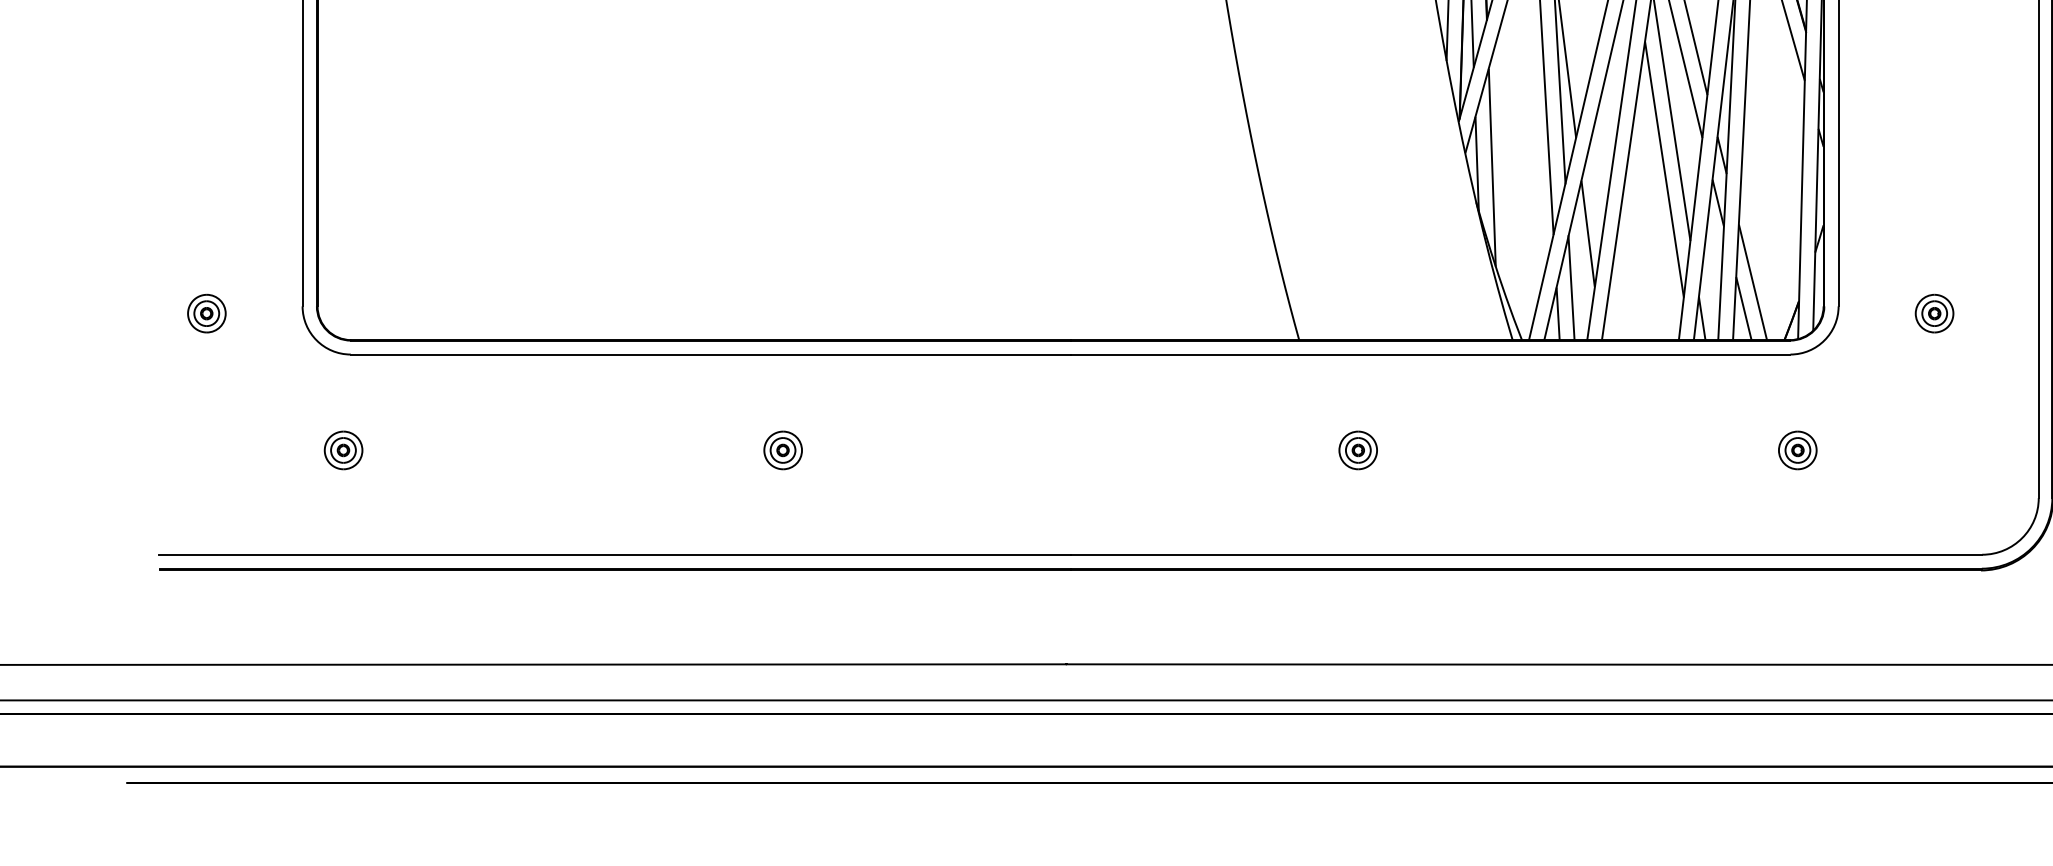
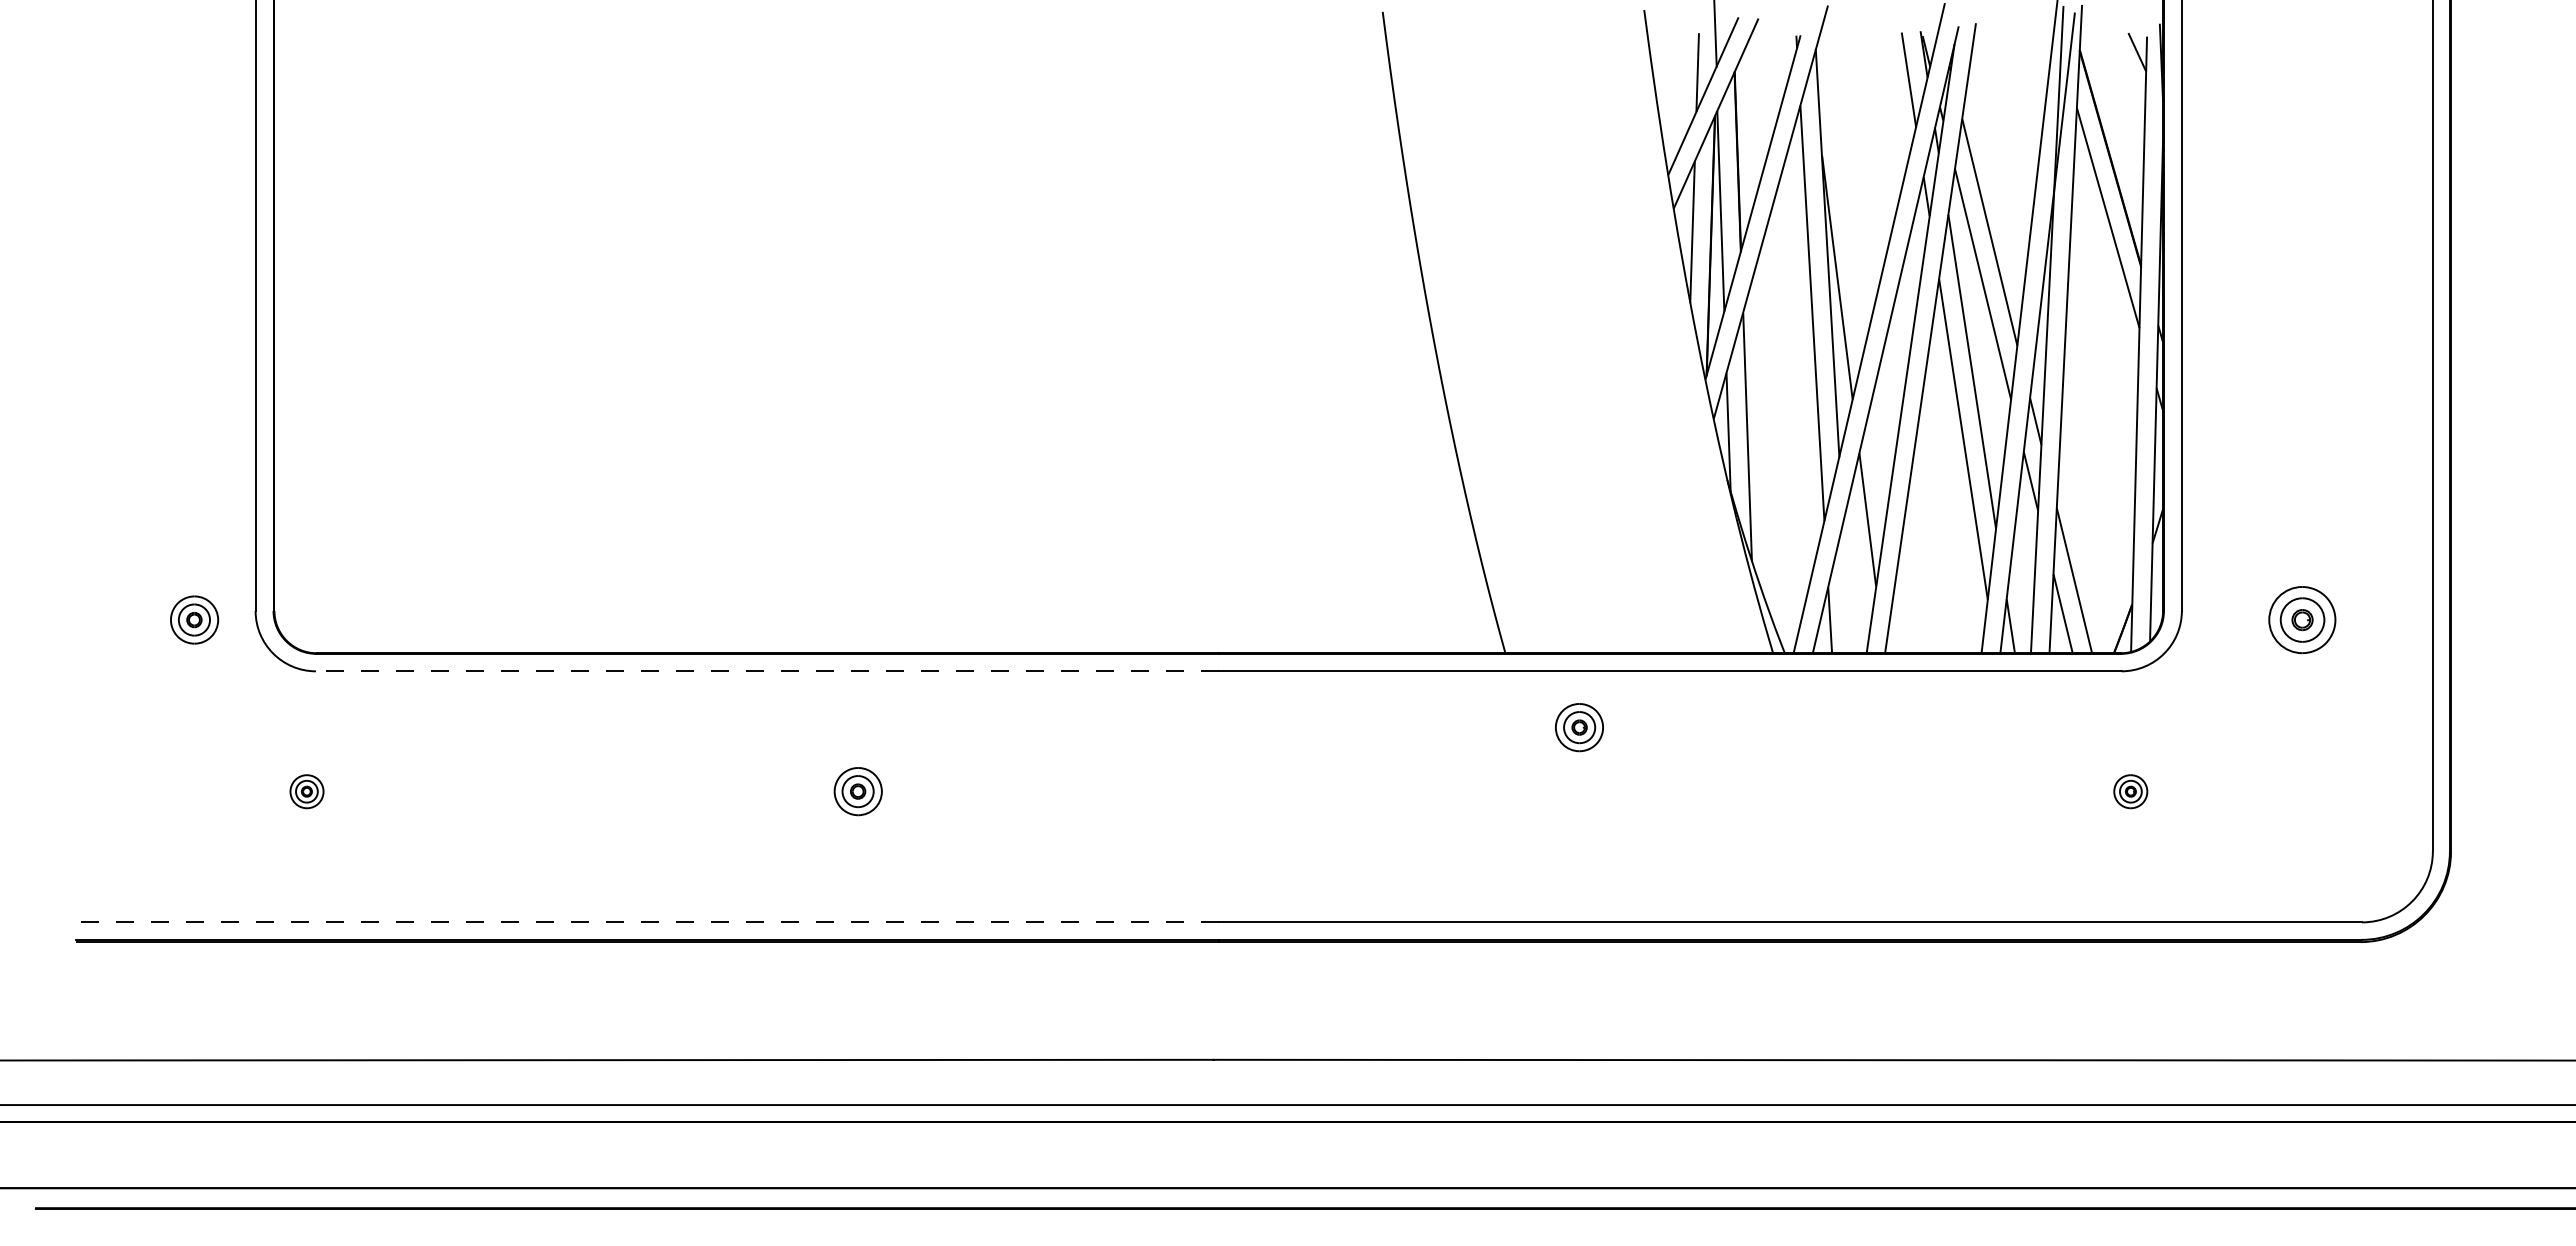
line: (1571, 287) -> (1846, 587), removed
part: (206, 313) -> (194, 619), moved
part: (1933, 313) -> (2301, 619), size x1.4
line: (709, 354) -> (766, 671), solid -> dashed
part: (343, 450) -> (306, 791), size x0.7
part: (1358, 450) -> (1579, 727), moved
part: (1797, 450) -> (2130, 791), size x0.7
line: (615, 554) -> (647, 922), solid -> dashed

